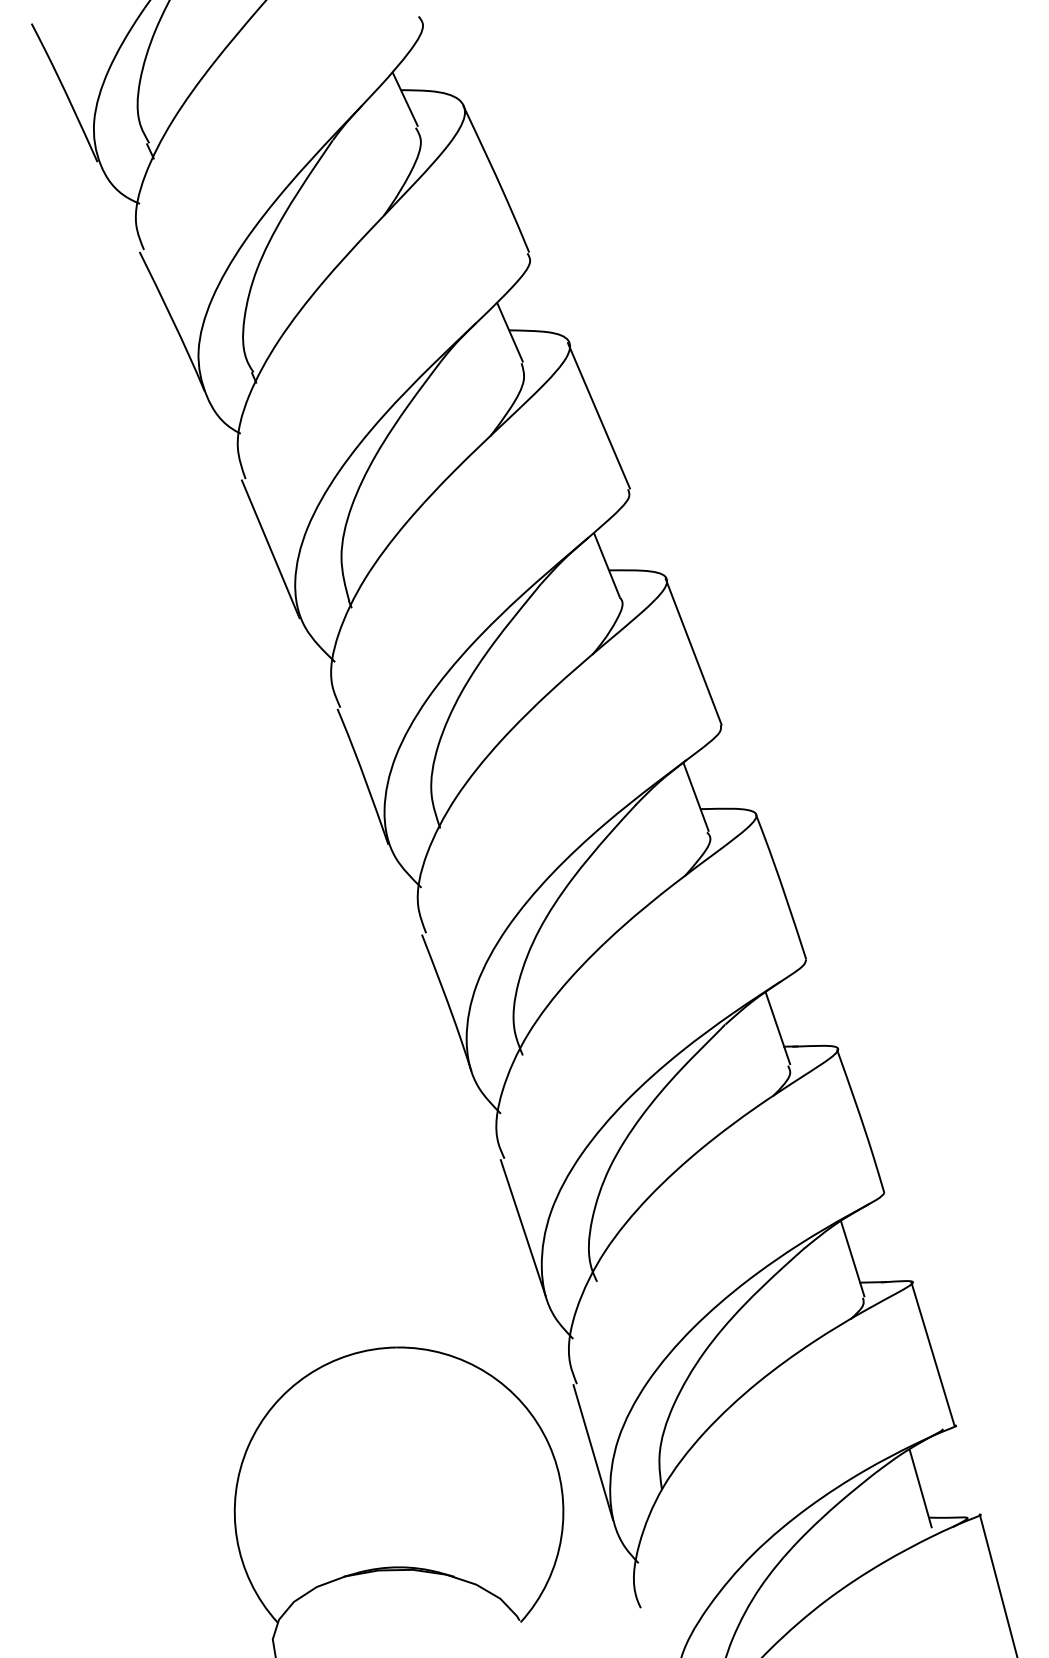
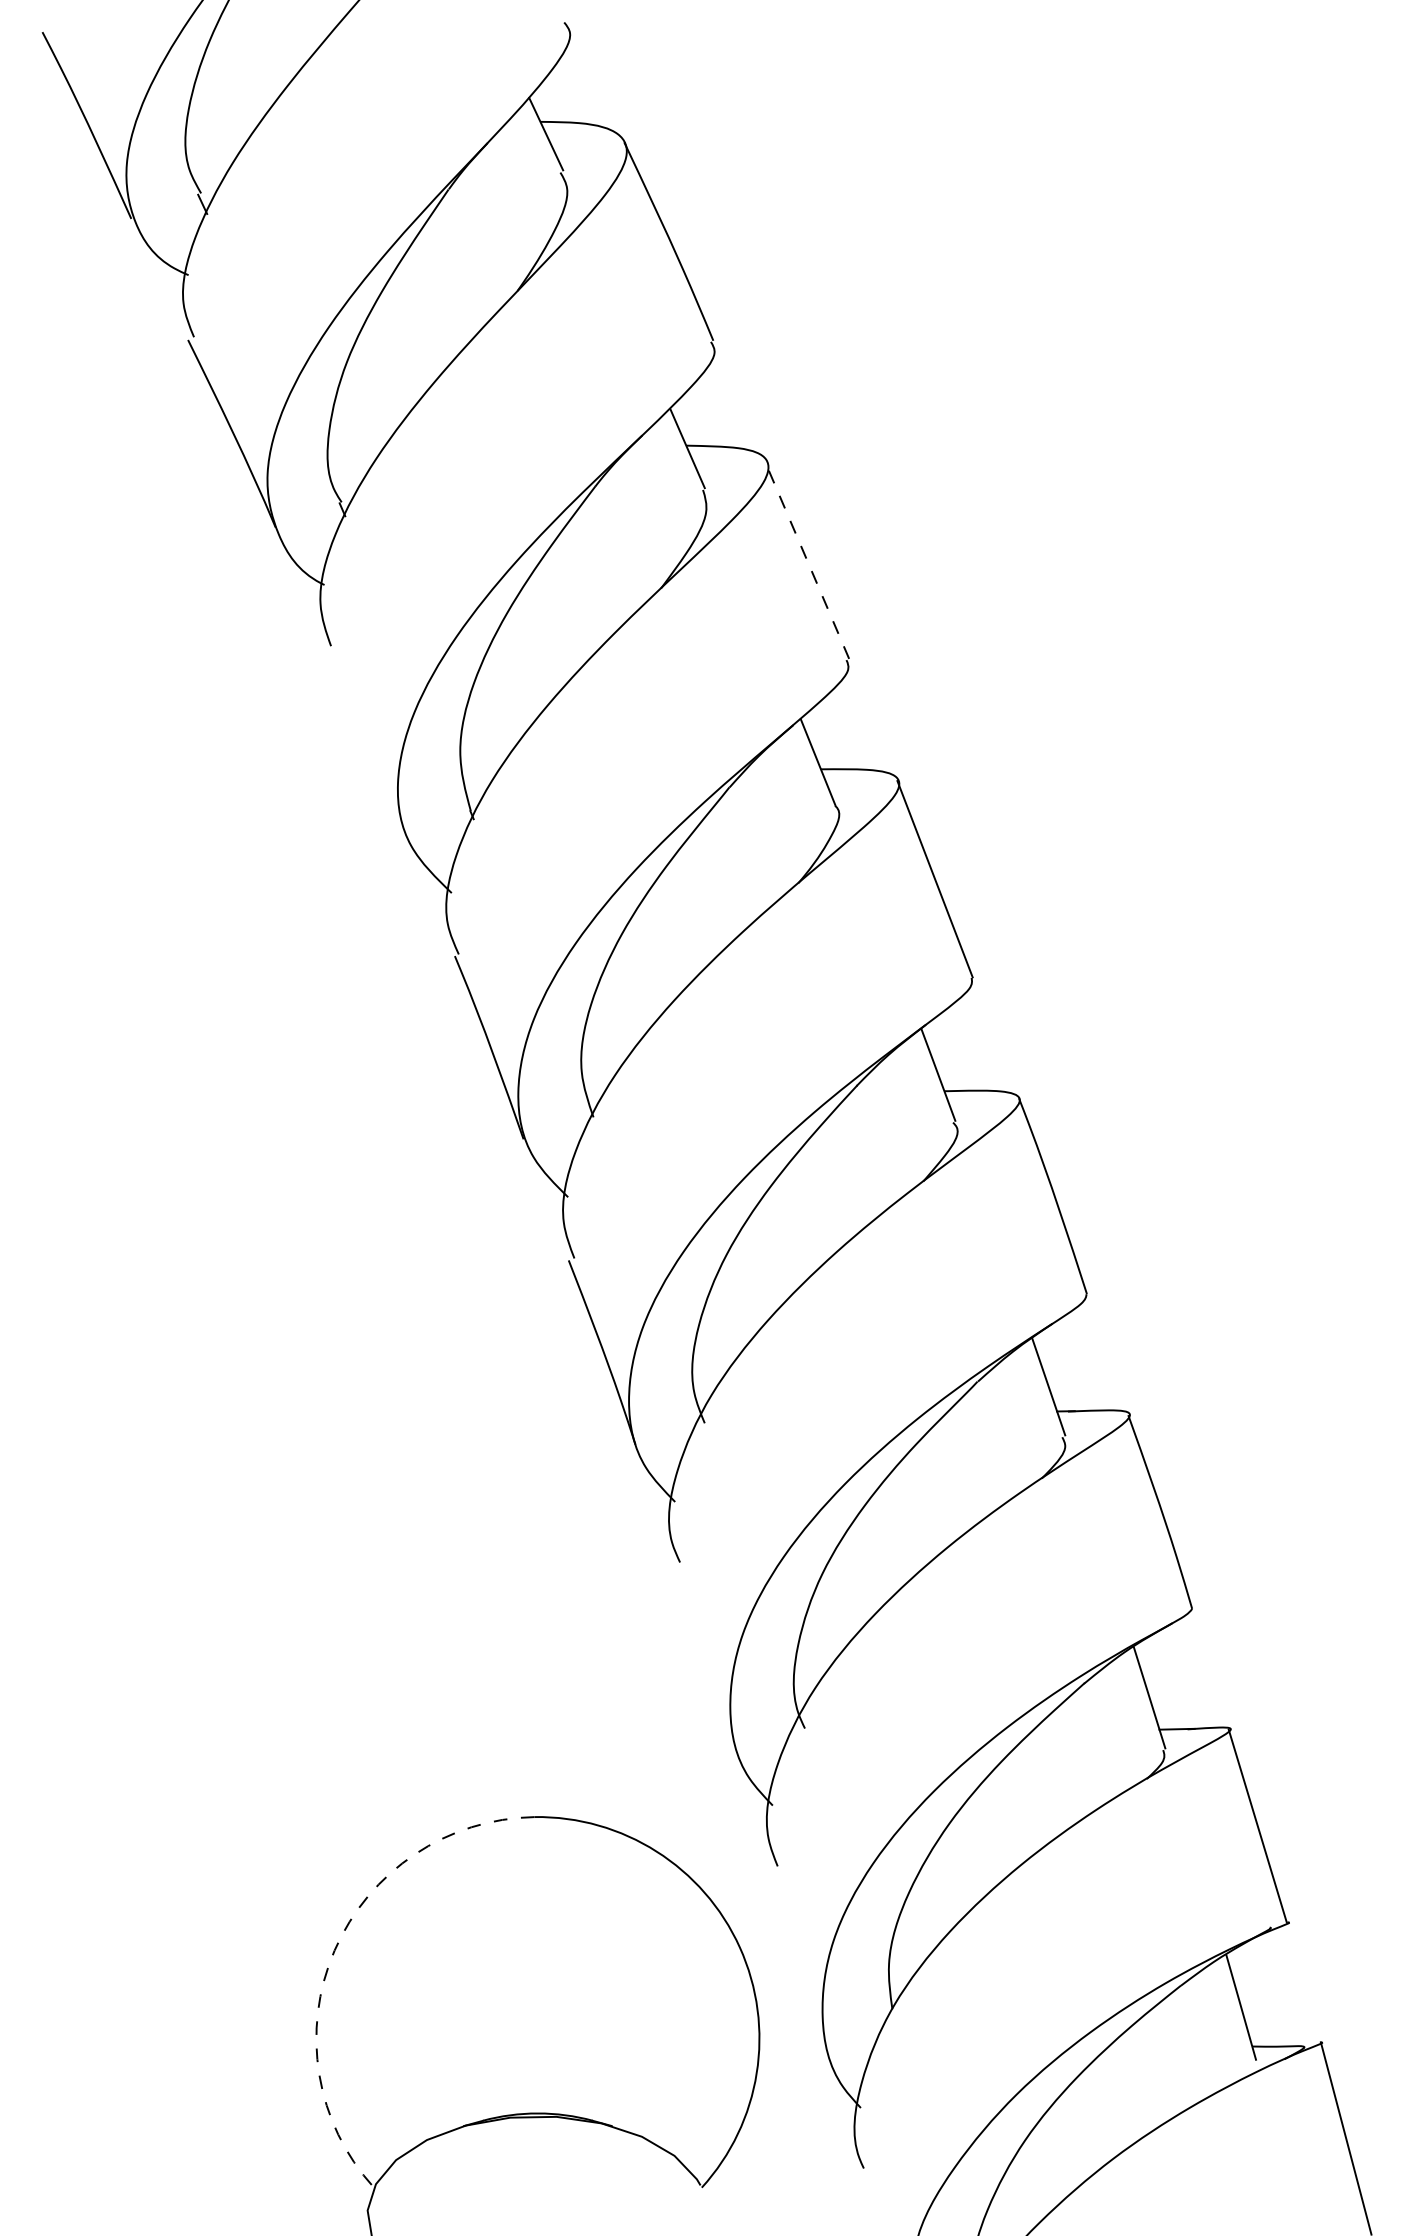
line: (599, 415) -> (807, 560), solid -> dashed
line: (270, 549) -> (364, 740), removed
line: (523, 1227) -> (705, 1655), removed
arc: (248, 1446) -> (334, 1950), solid -> dashed
line: (593, 1452) -> (799, 1958), removed

